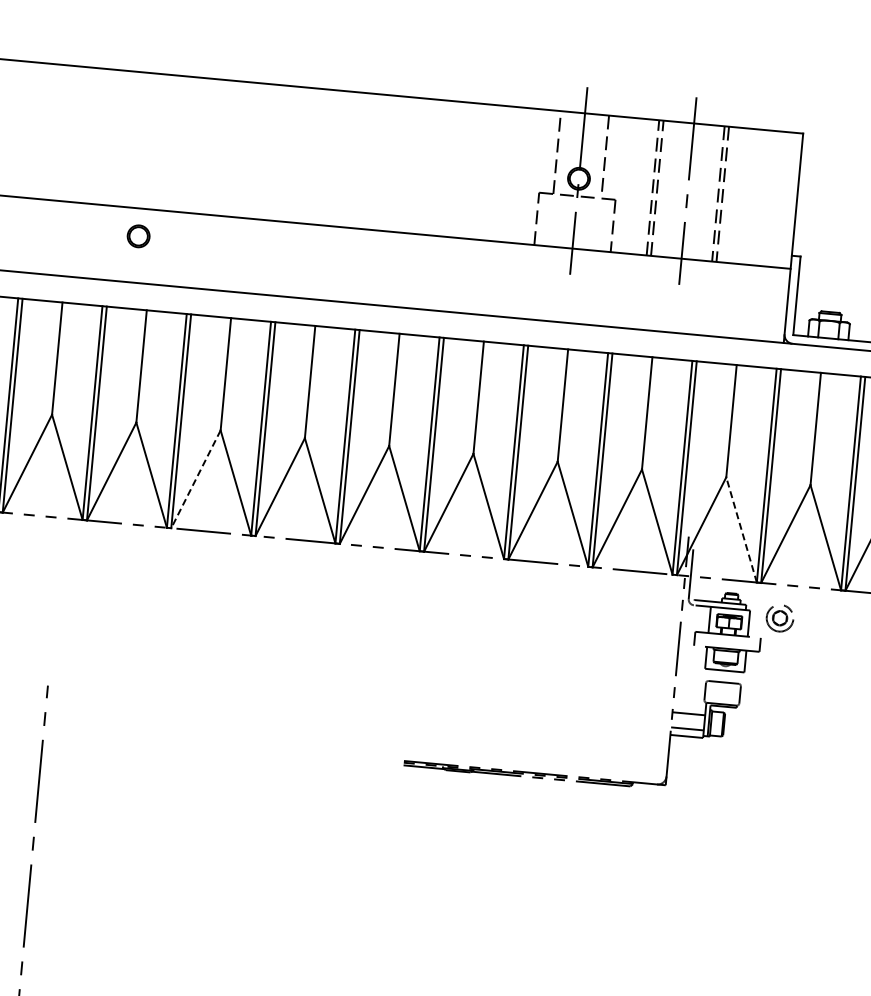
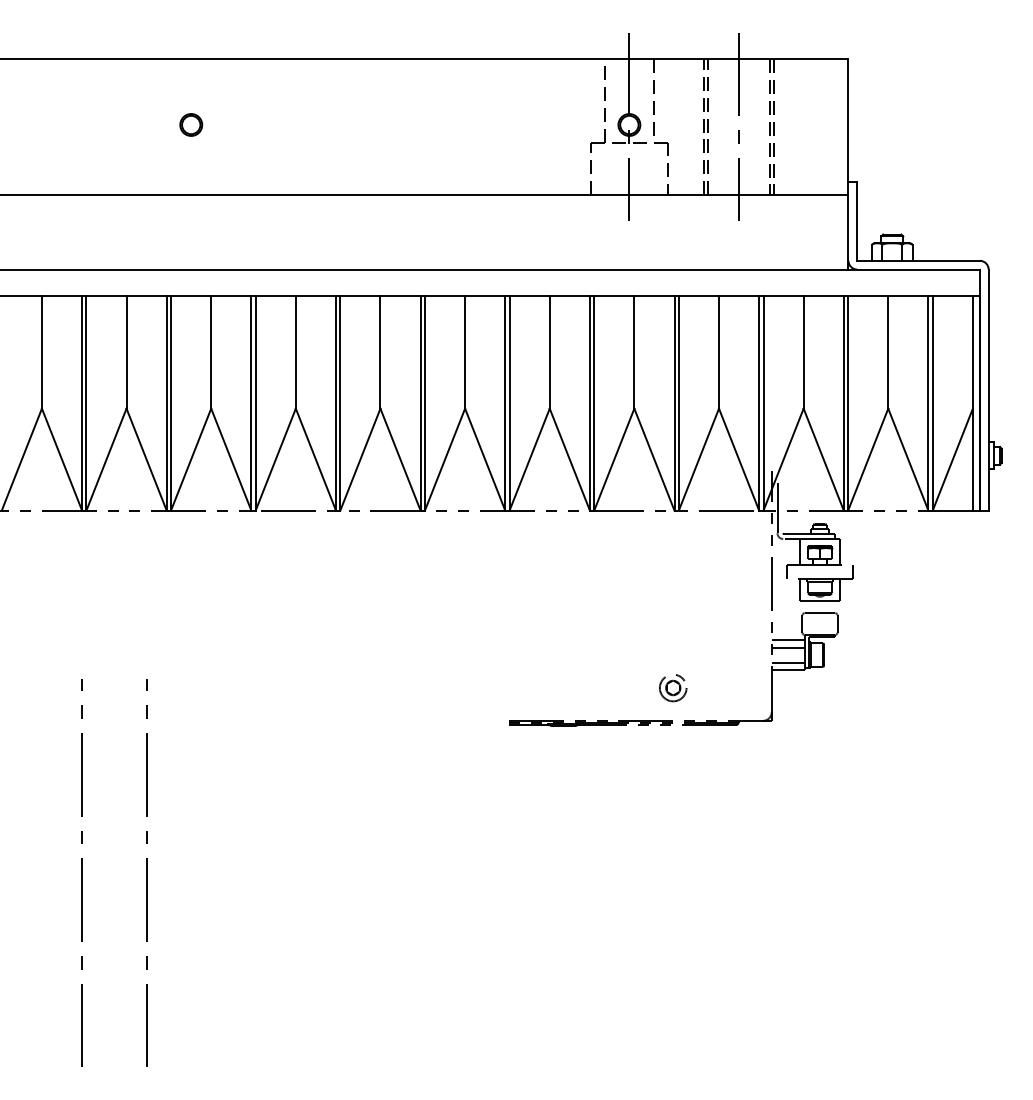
part: (138, 235) -> (191, 124), moved
line: (195, 479) -> (275, 459), dashed -> solid
line: (741, 529) -> (823, 459), dashed -> solid
part: (780, 618) -> (673, 688), moved
line: (688, 705) -> (787, 639), added

